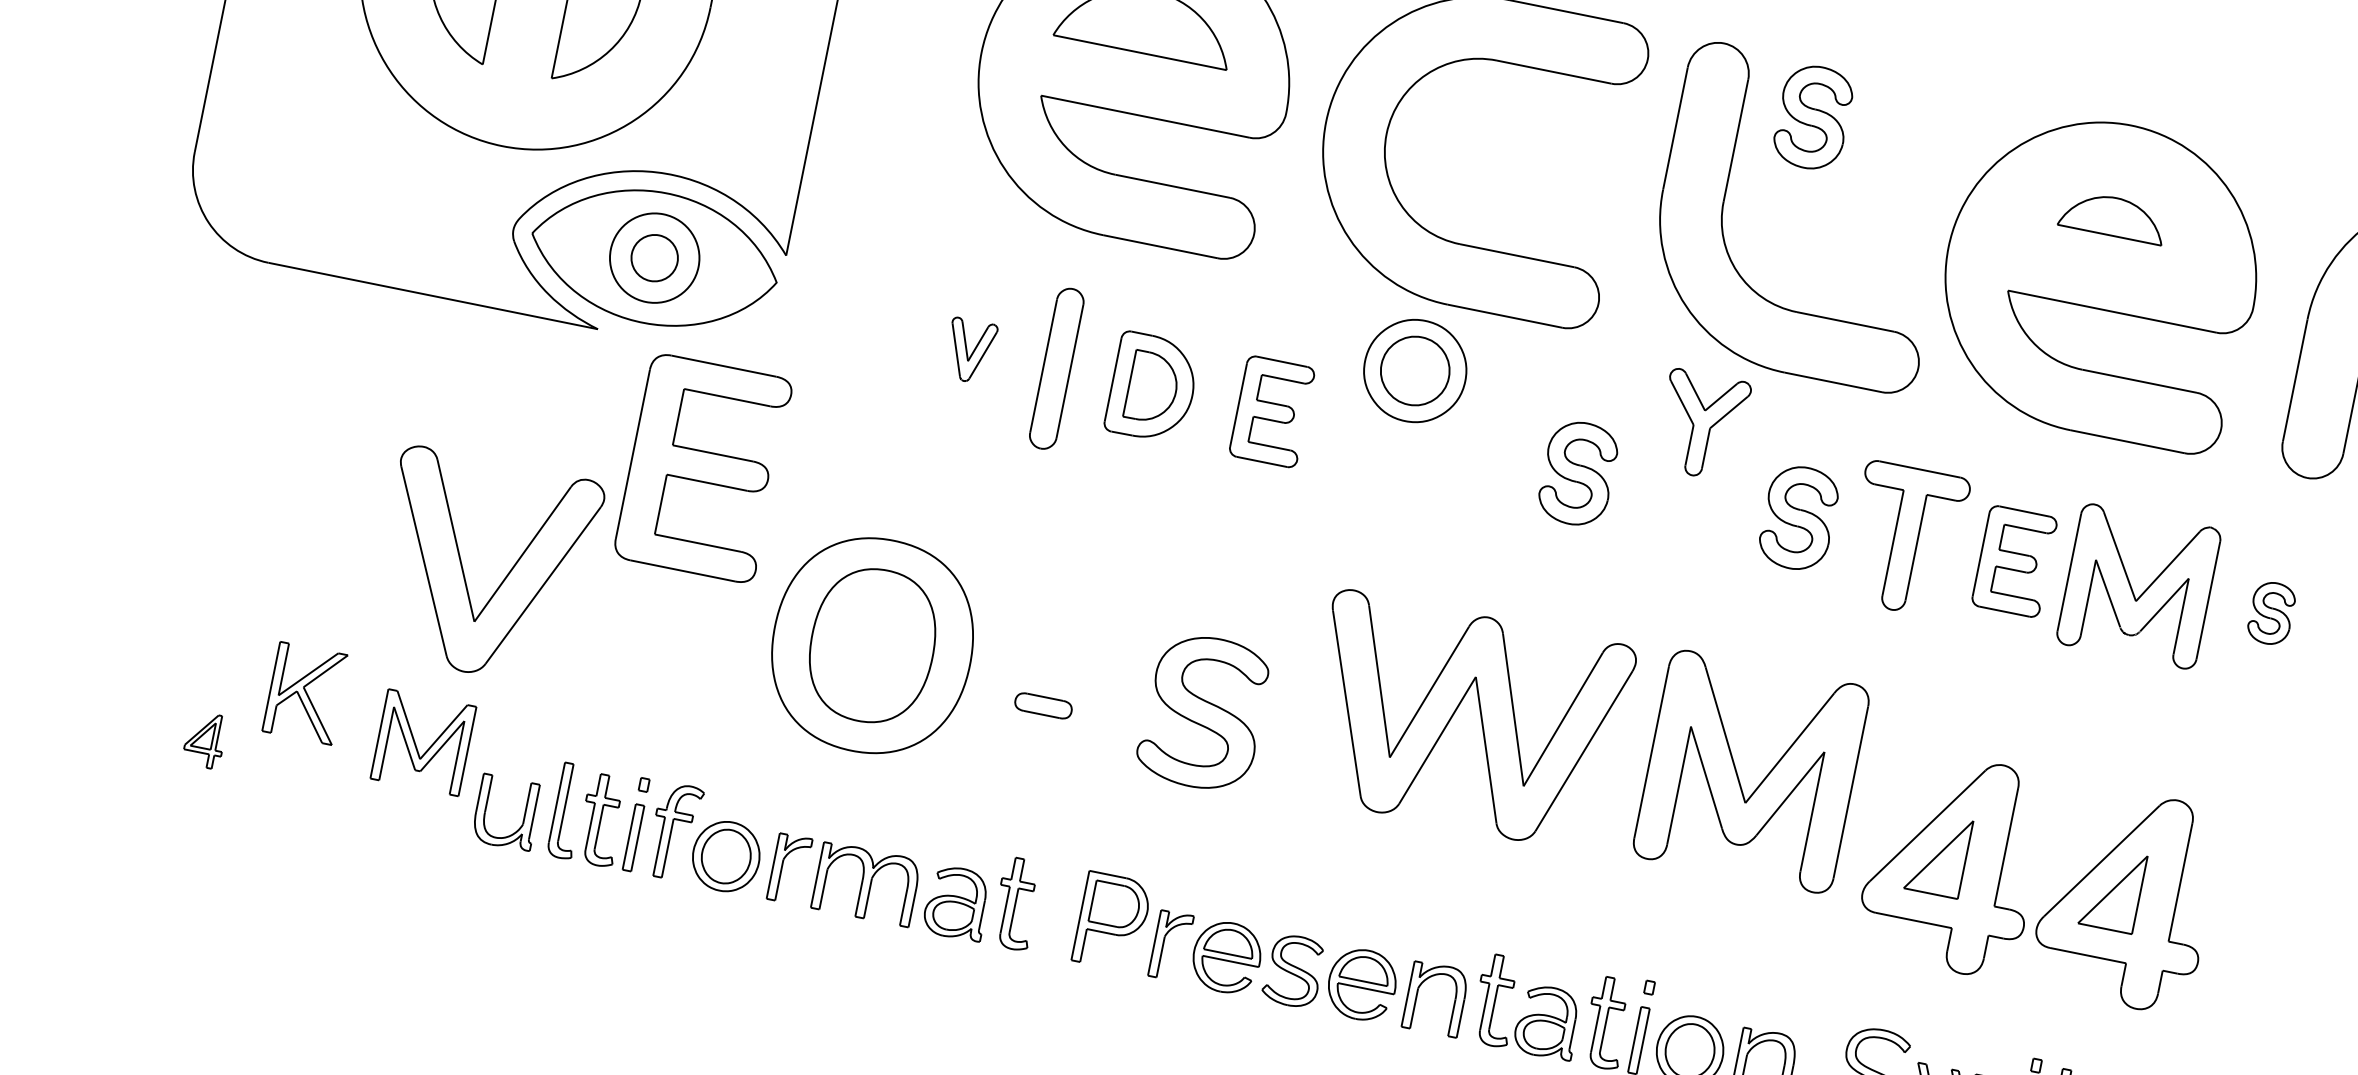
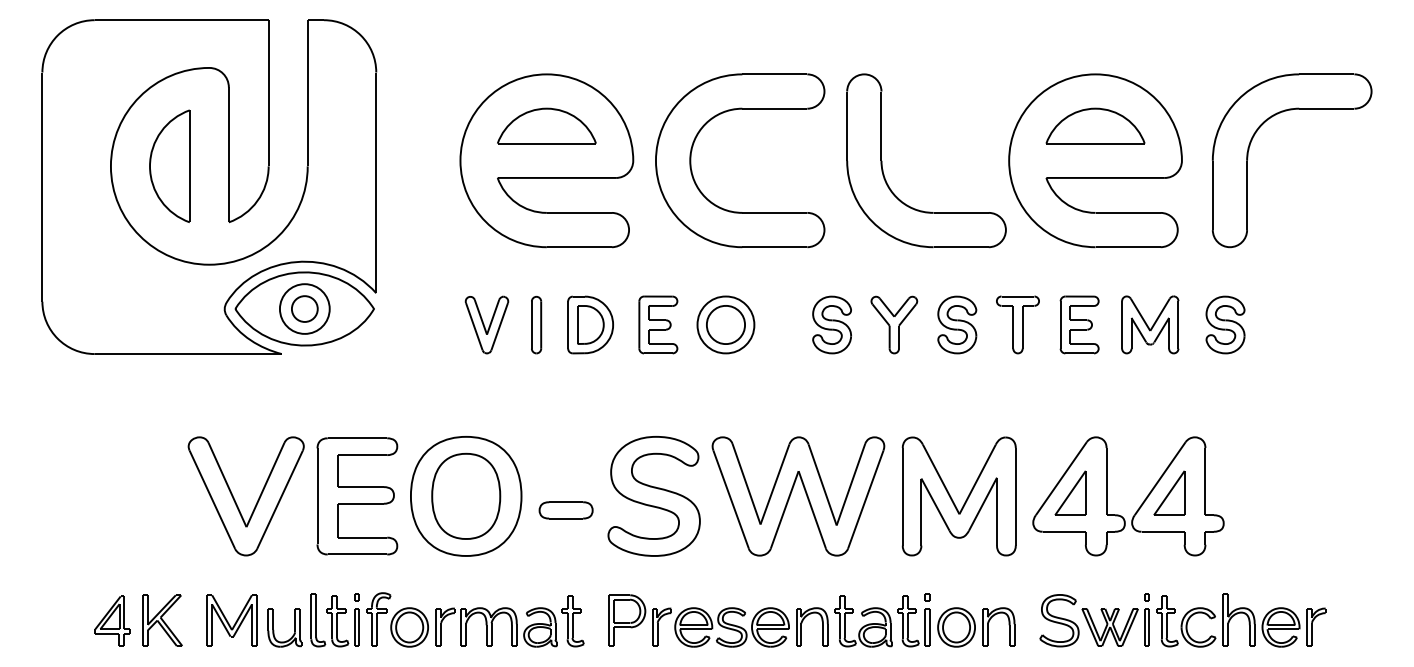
part: (1812, 116) -> (920, 104), removed
part: (2113, 215) -> (1095, 125), size x1.67
part: (969, 349) -> (486, 324), size x1.67
part: (1057, 367) -> (536, 324), size x0.62
part: (1414, 370) -> (725, 324), moved
part: (1702, 424) -> (894, 324), moved
part: (703, 468) -> (357, 496), moved
part: (1905, 538) -> (1017, 324), size x0.71
part: (2139, 585) -> (1150, 324), size x0.71
part: (2271, 612) -> (1225, 324), size x1.67
part: (305, 693) -> (162, 620), moved
part: (1042, 705) -> (565, 510), size x1.67
part: (1202, 712) -> (653, 496), size x1.43
part: (1454, 715) -> (791, 494), moved
part: (205, 738) -> (112, 620), size x1.67
part: (422, 742) -> (231, 620), moved
part: (1738, 772) -> (952, 498), moved

